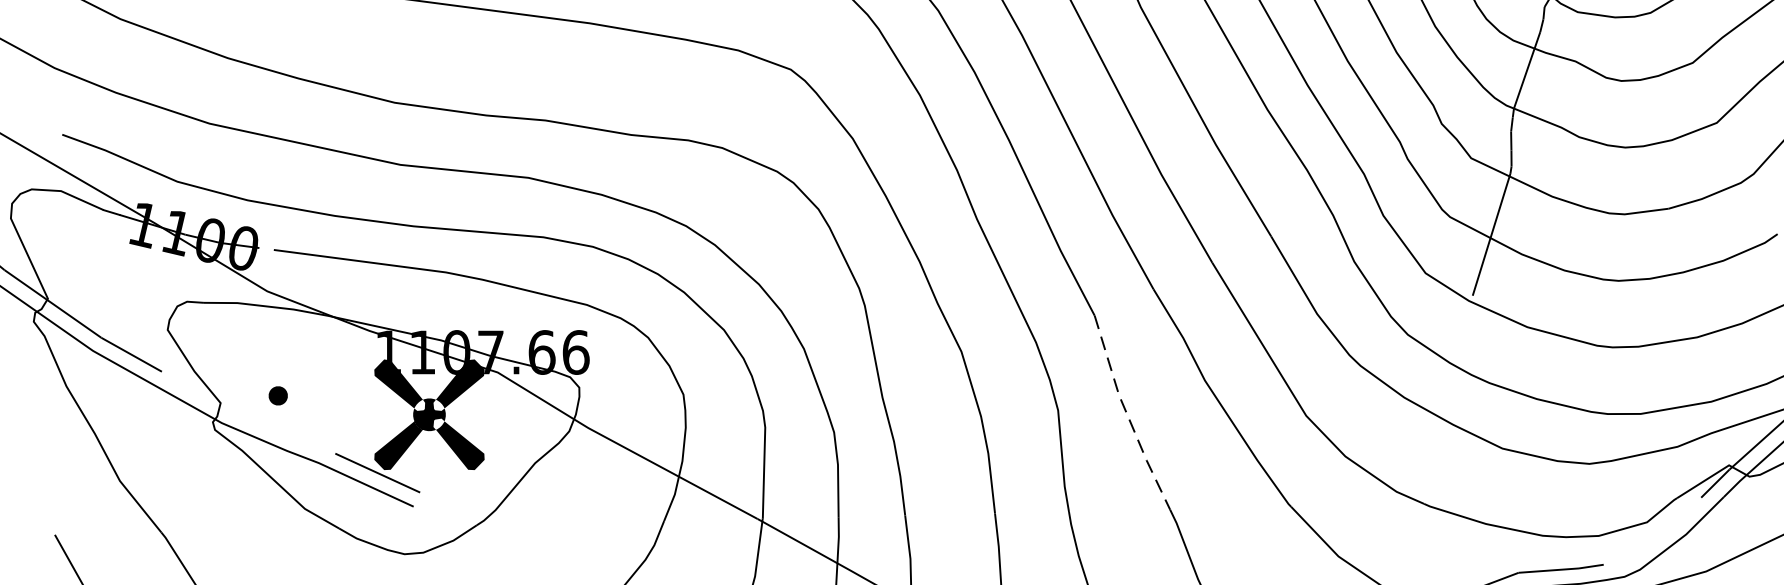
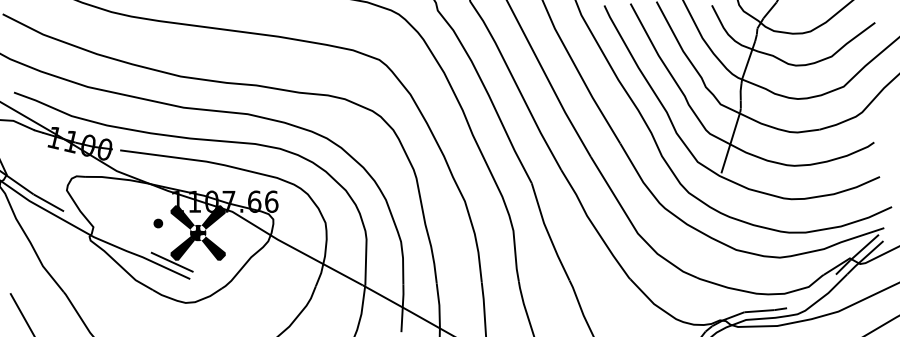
part: (278, 395) -> (158, 223), moved
line: (1128, 415) -> (548, 233), dashed -> solid

